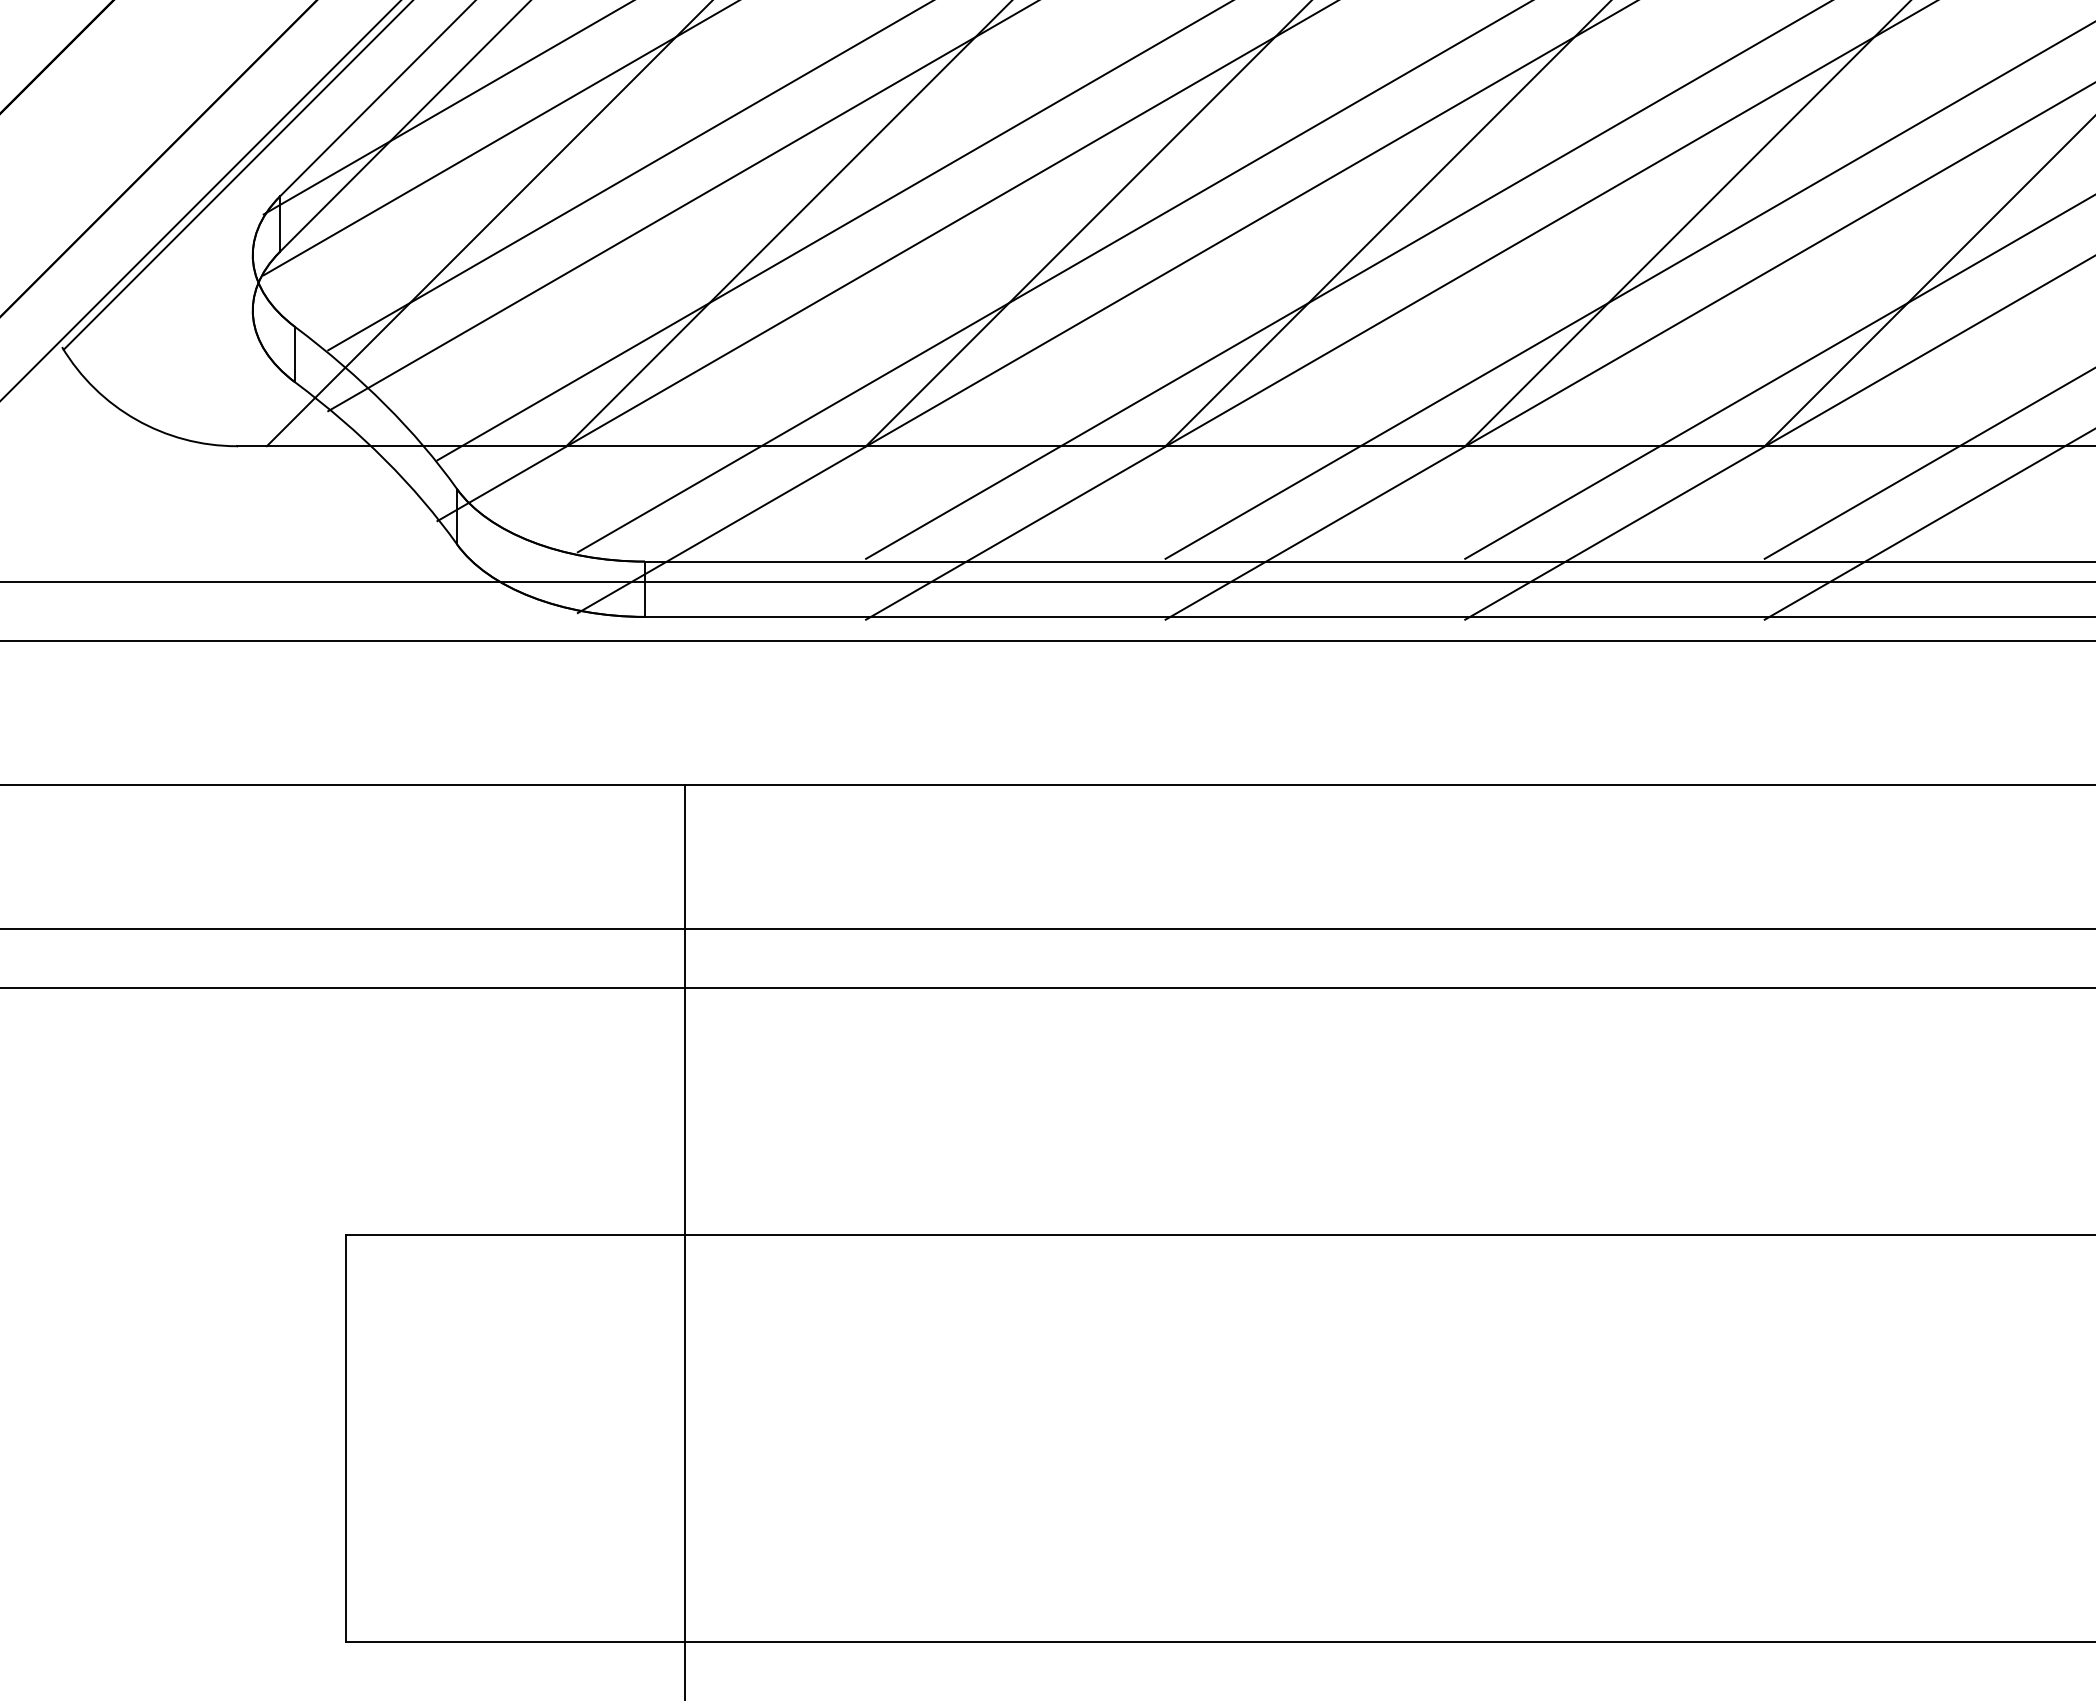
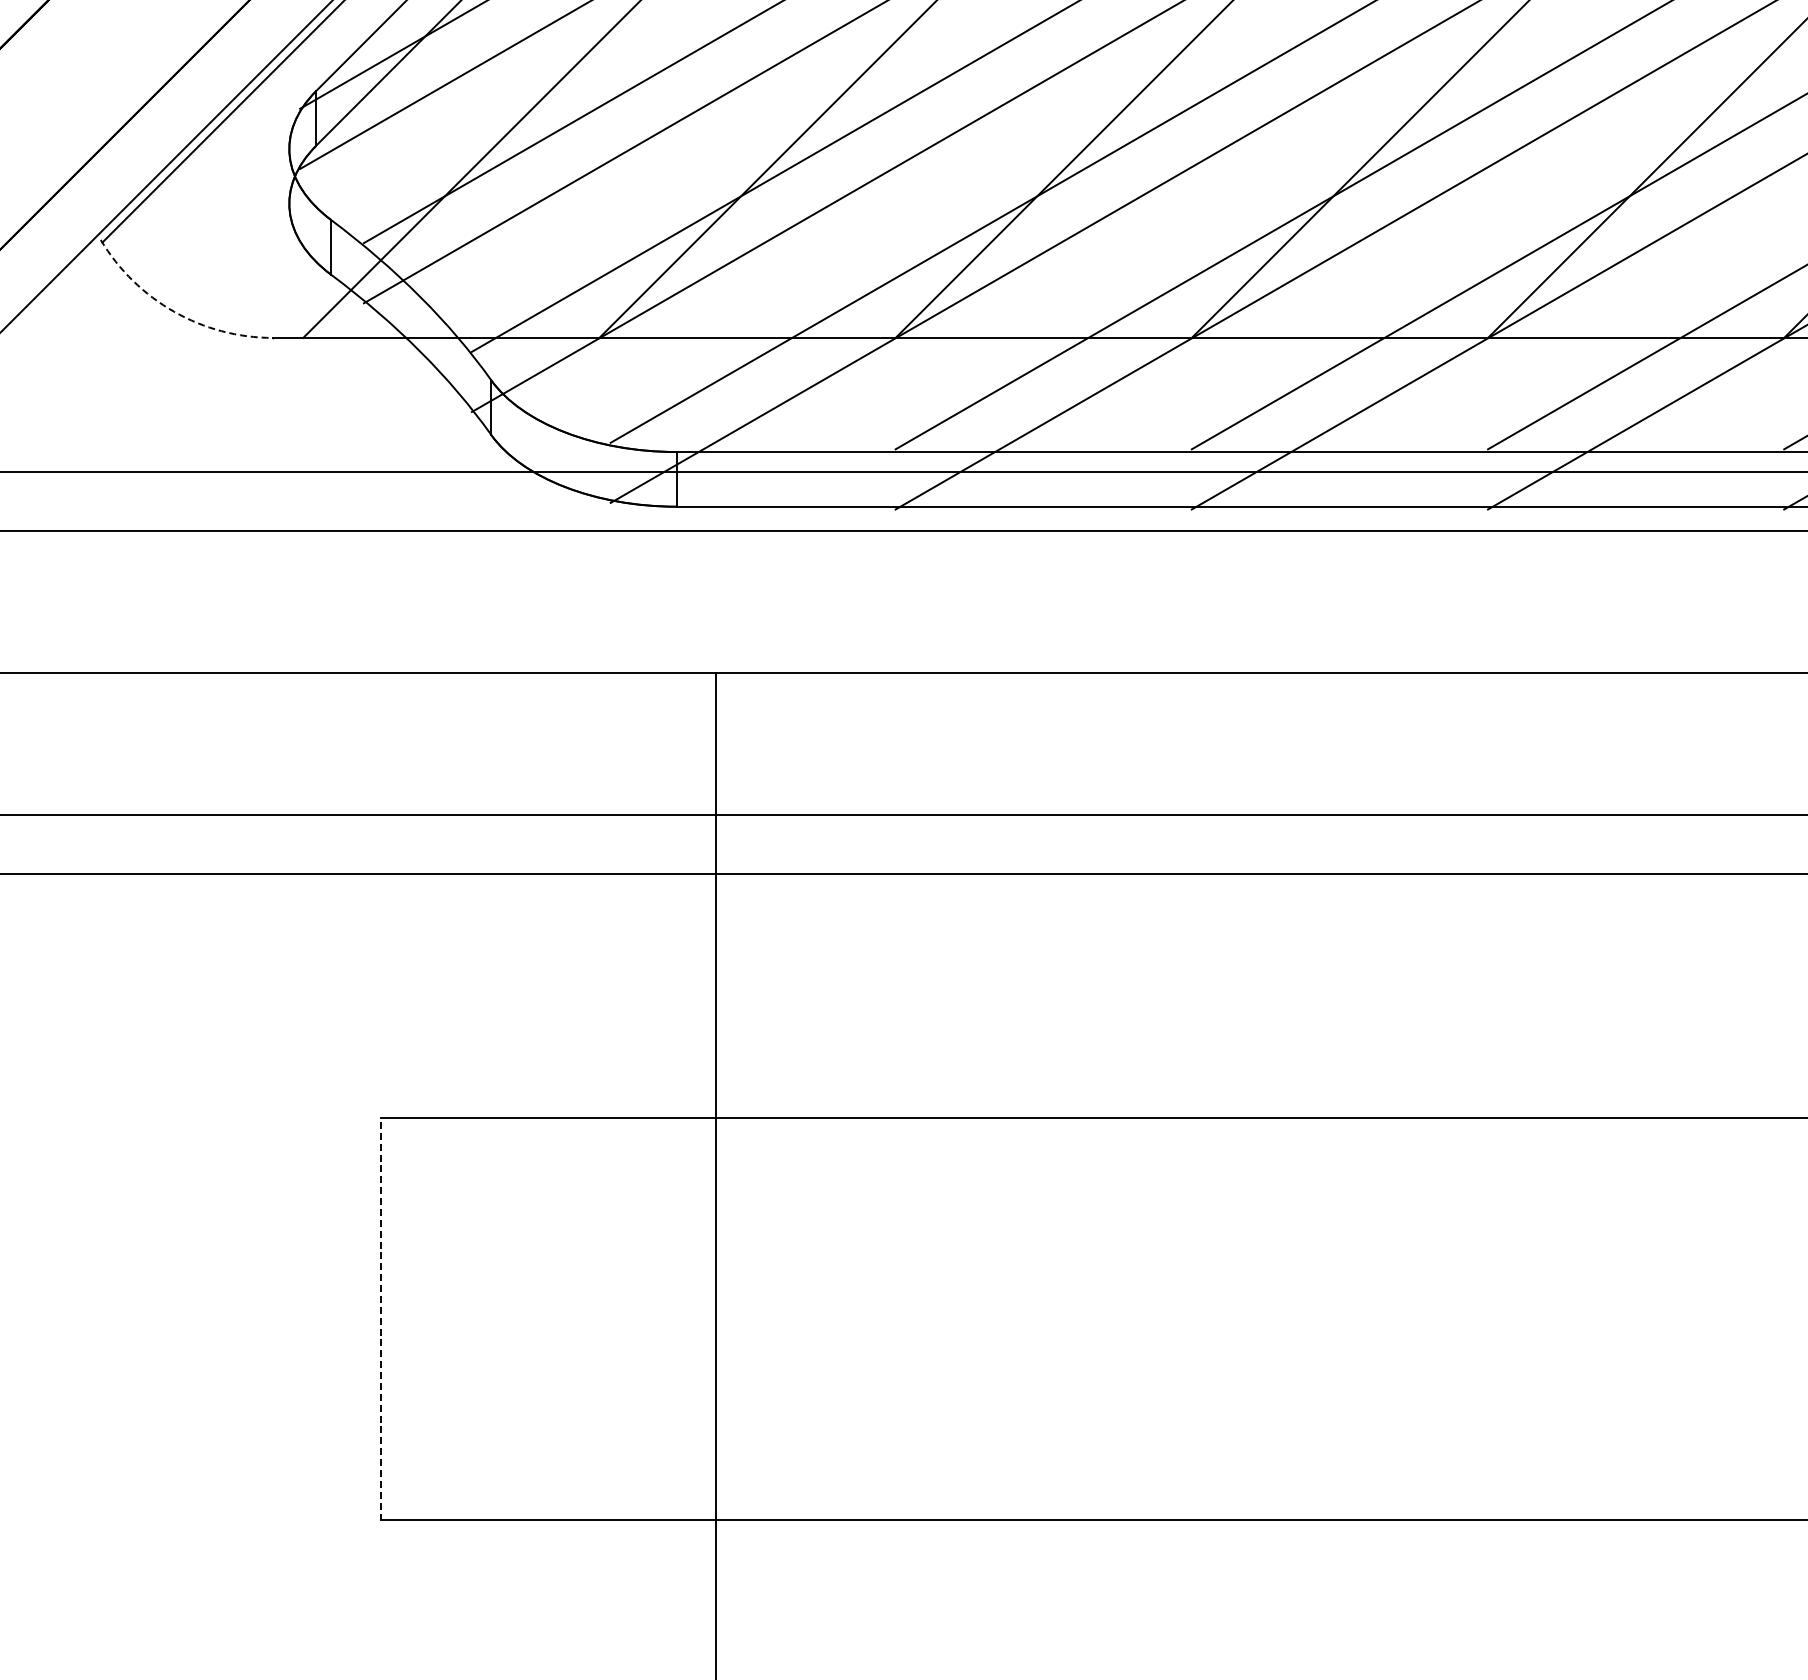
arc: (136, 419) -> (174, 311), solid -> dashed
line: (345, 1438) -> (380, 1319), solid -> dashed

